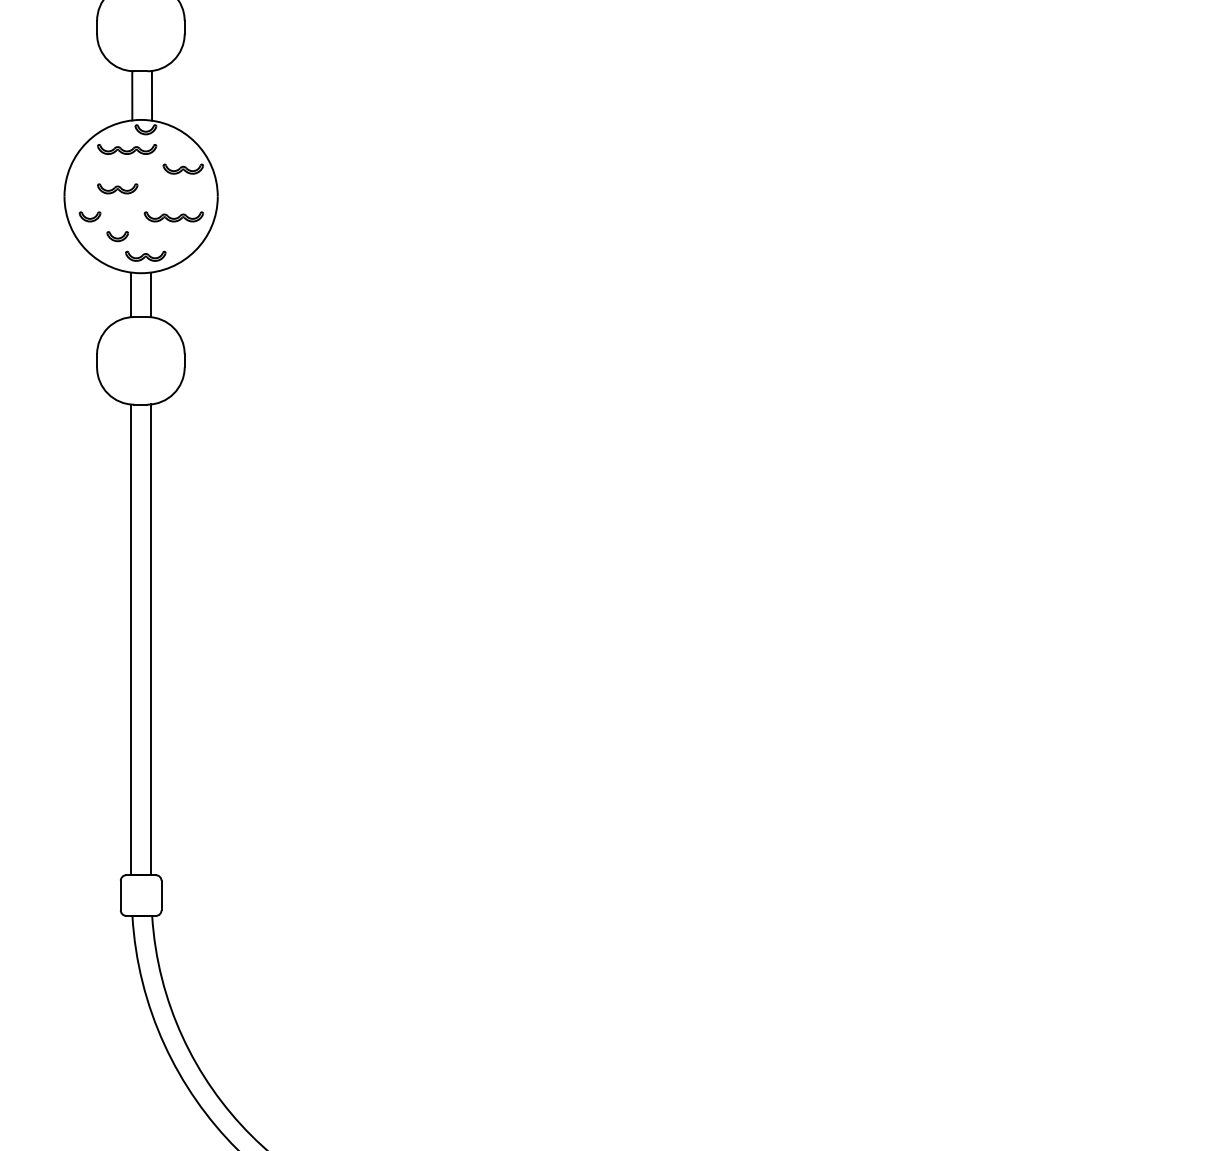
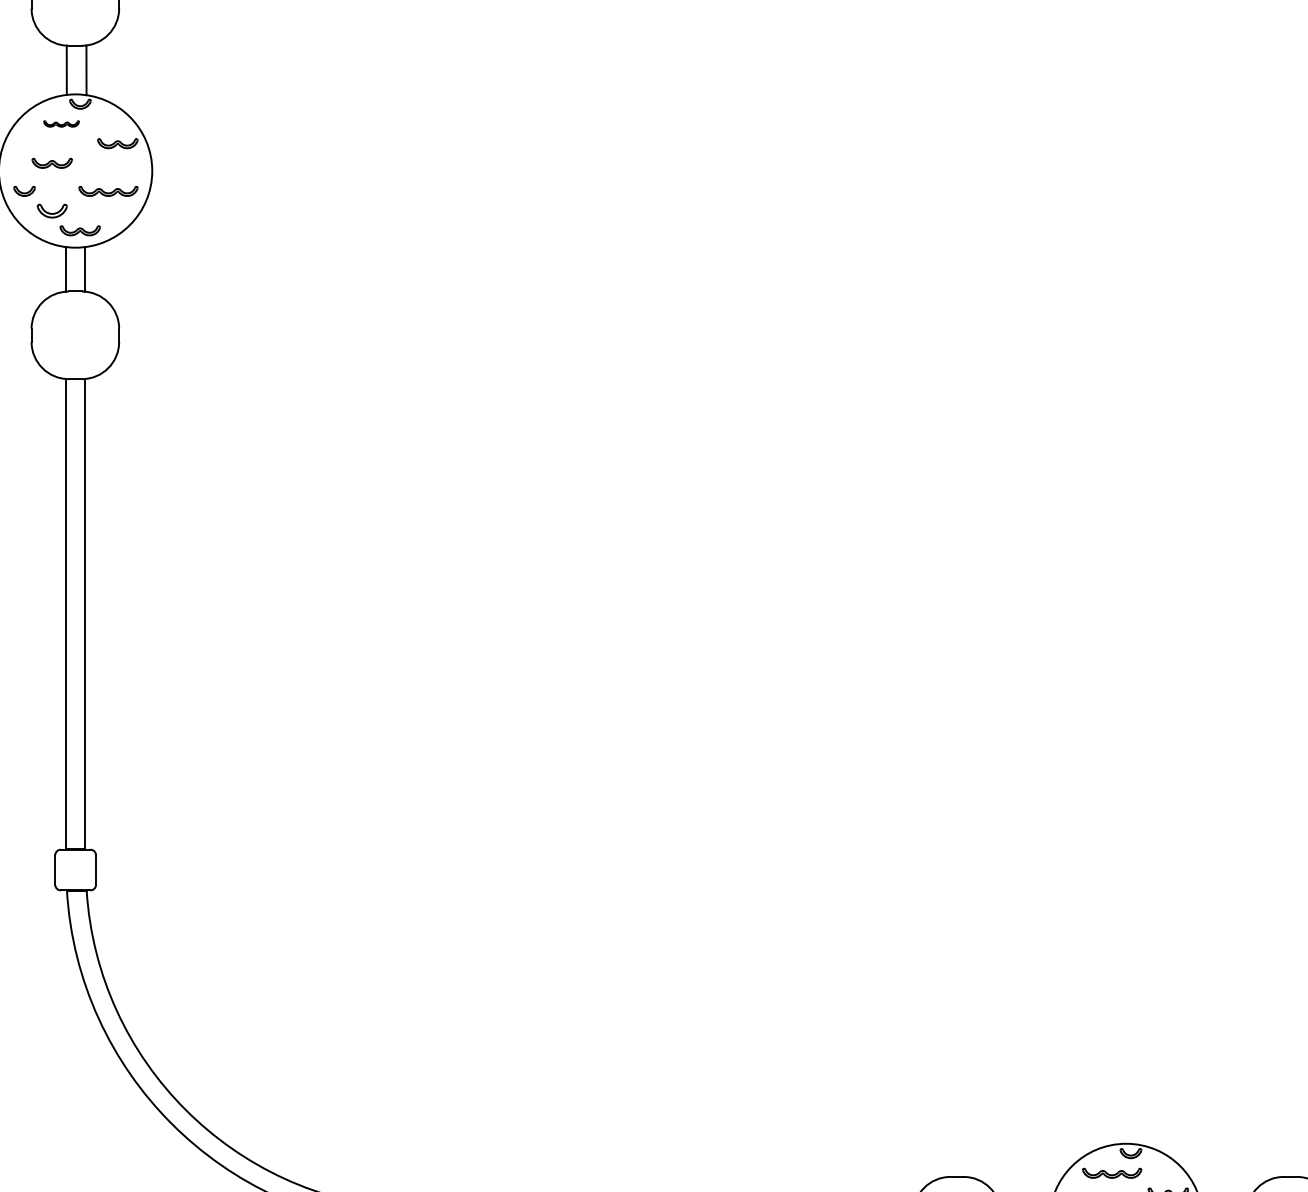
part: (127, 149) -> (61, 123), size x0.6
part: (117, 236) -> (51, 210), size x1.4

